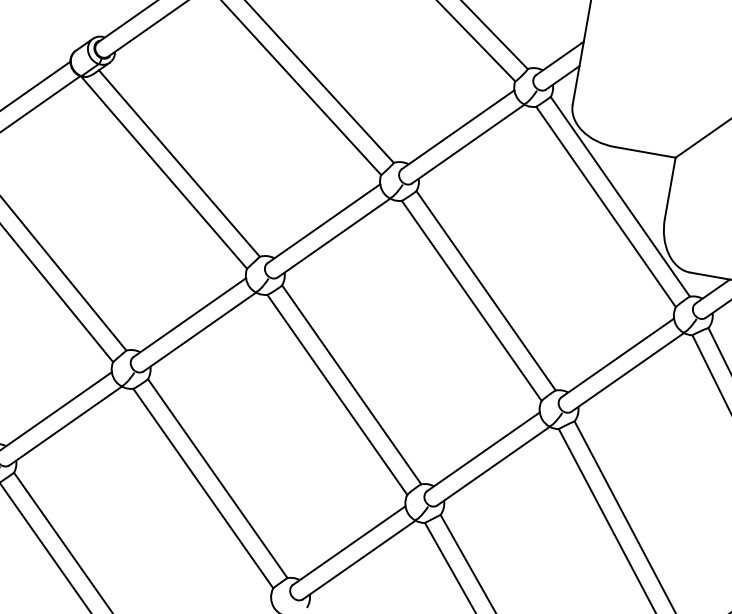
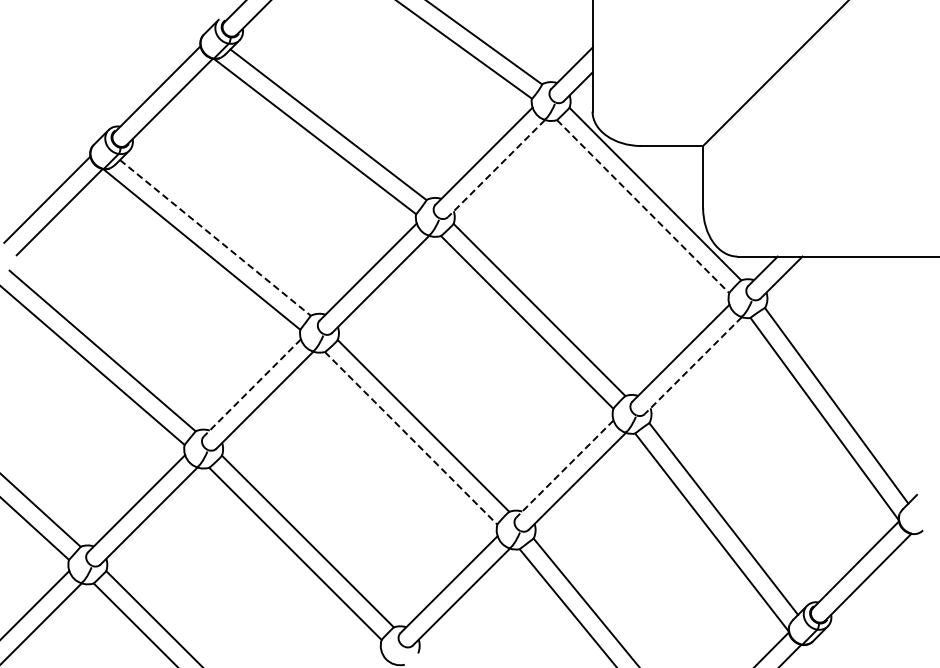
line: (468, 143) -> (496, 168), solid -> dashed
line: (179, 164) -> (215, 238), solid -> dashed
line: (606, 207) -> (643, 207), solid -> dashed
line: (189, 317) -> (252, 387), solid -> dashed
line: (628, 372) -> (693, 365), solid -> dashed
line: (337, 395) -> (411, 438), solid -> dashed
line: (483, 451) -> (564, 468), solid -> dashed

